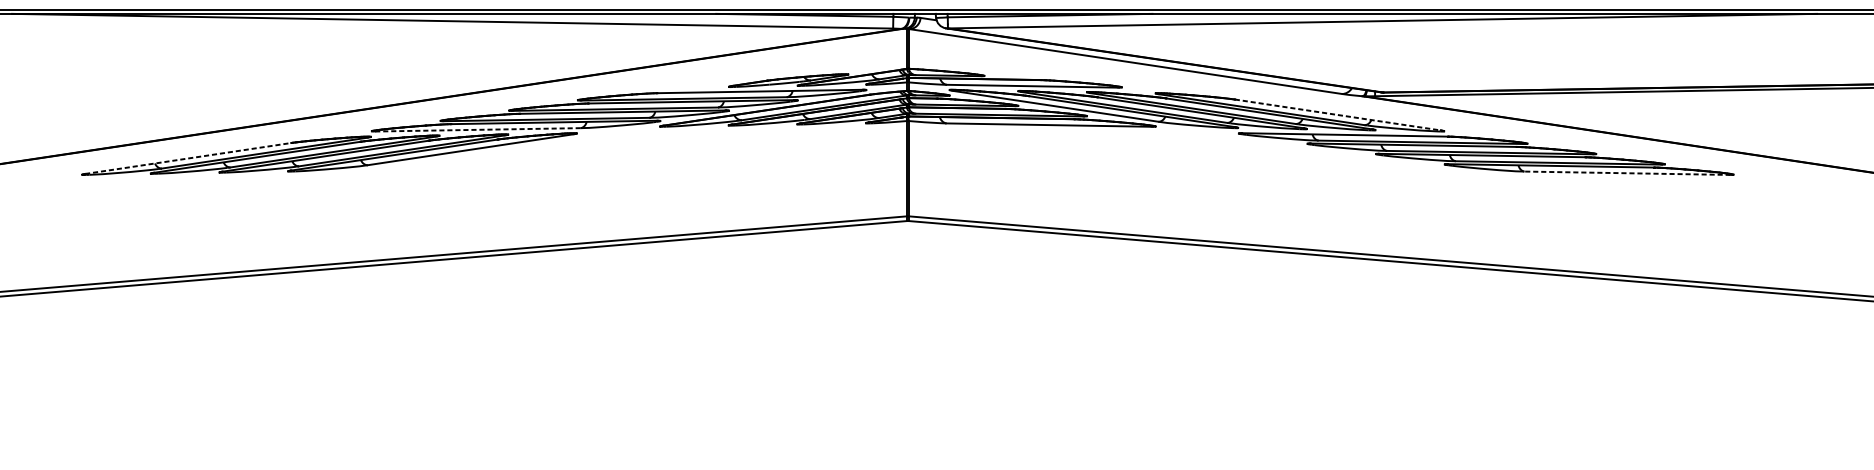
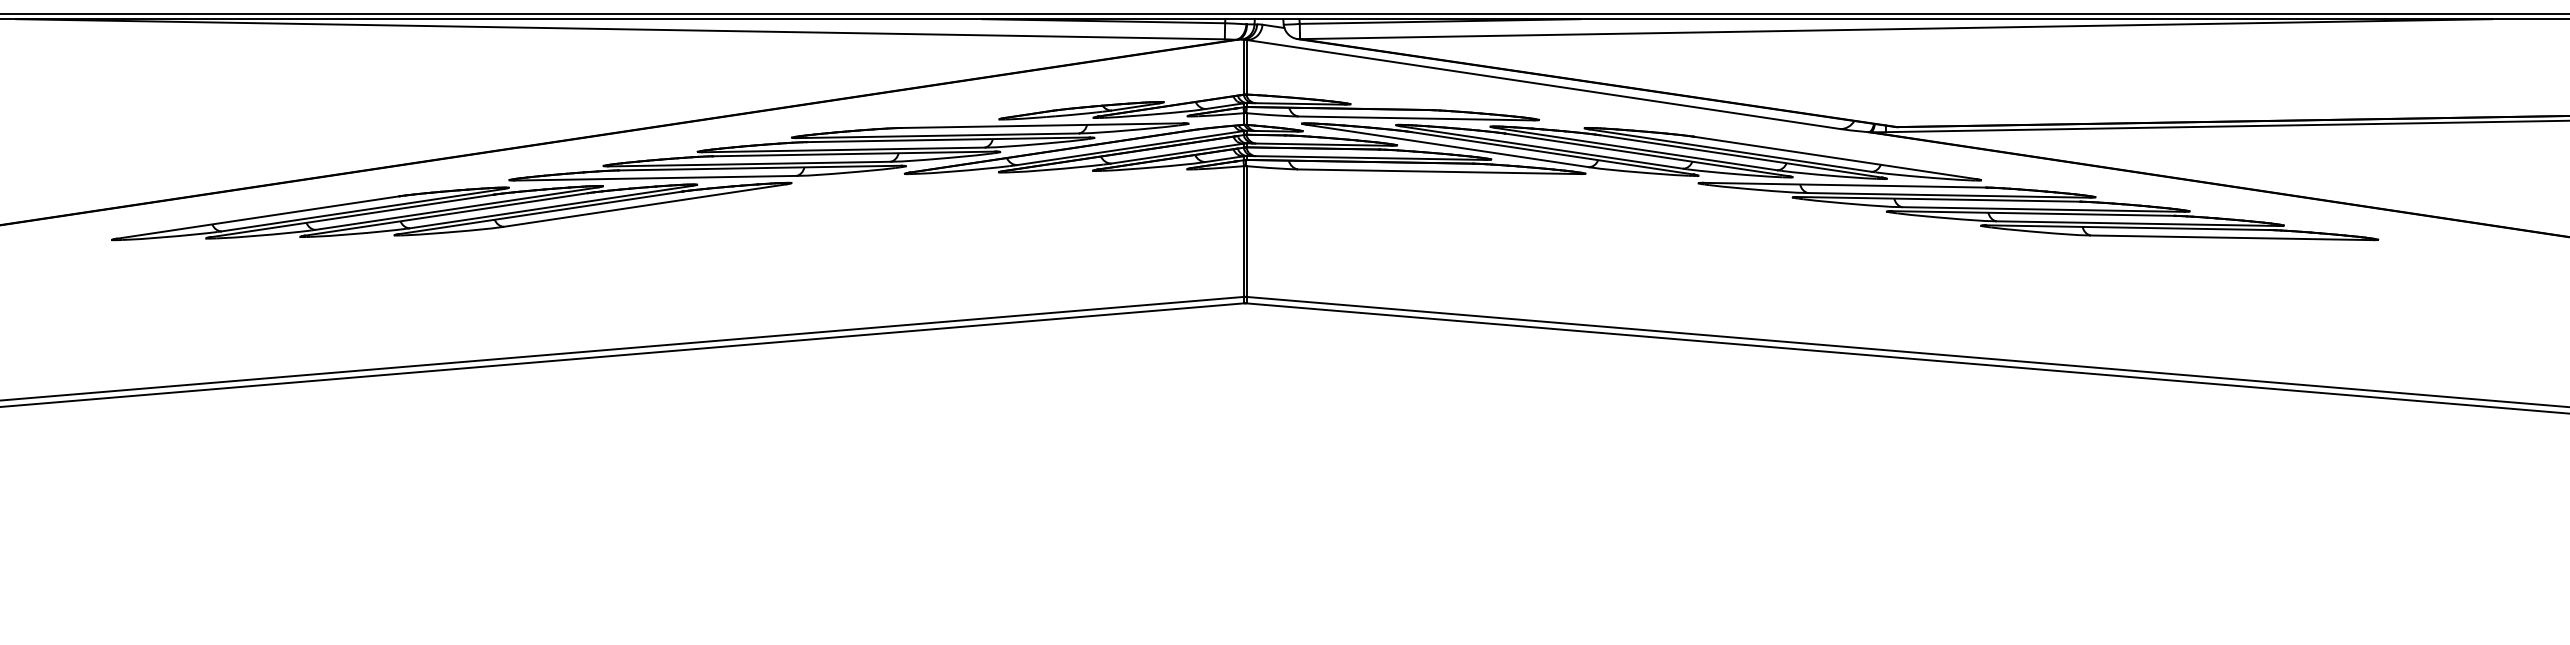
line: (1338, 115) -> (1835, 158), dashed -> solid
line: (477, 130) -> (654, 178), dashed -> solid
line: (188, 158) -> (258, 217), dashed -> solid
line: (1627, 173) -> (2232, 237), dashed -> solid

